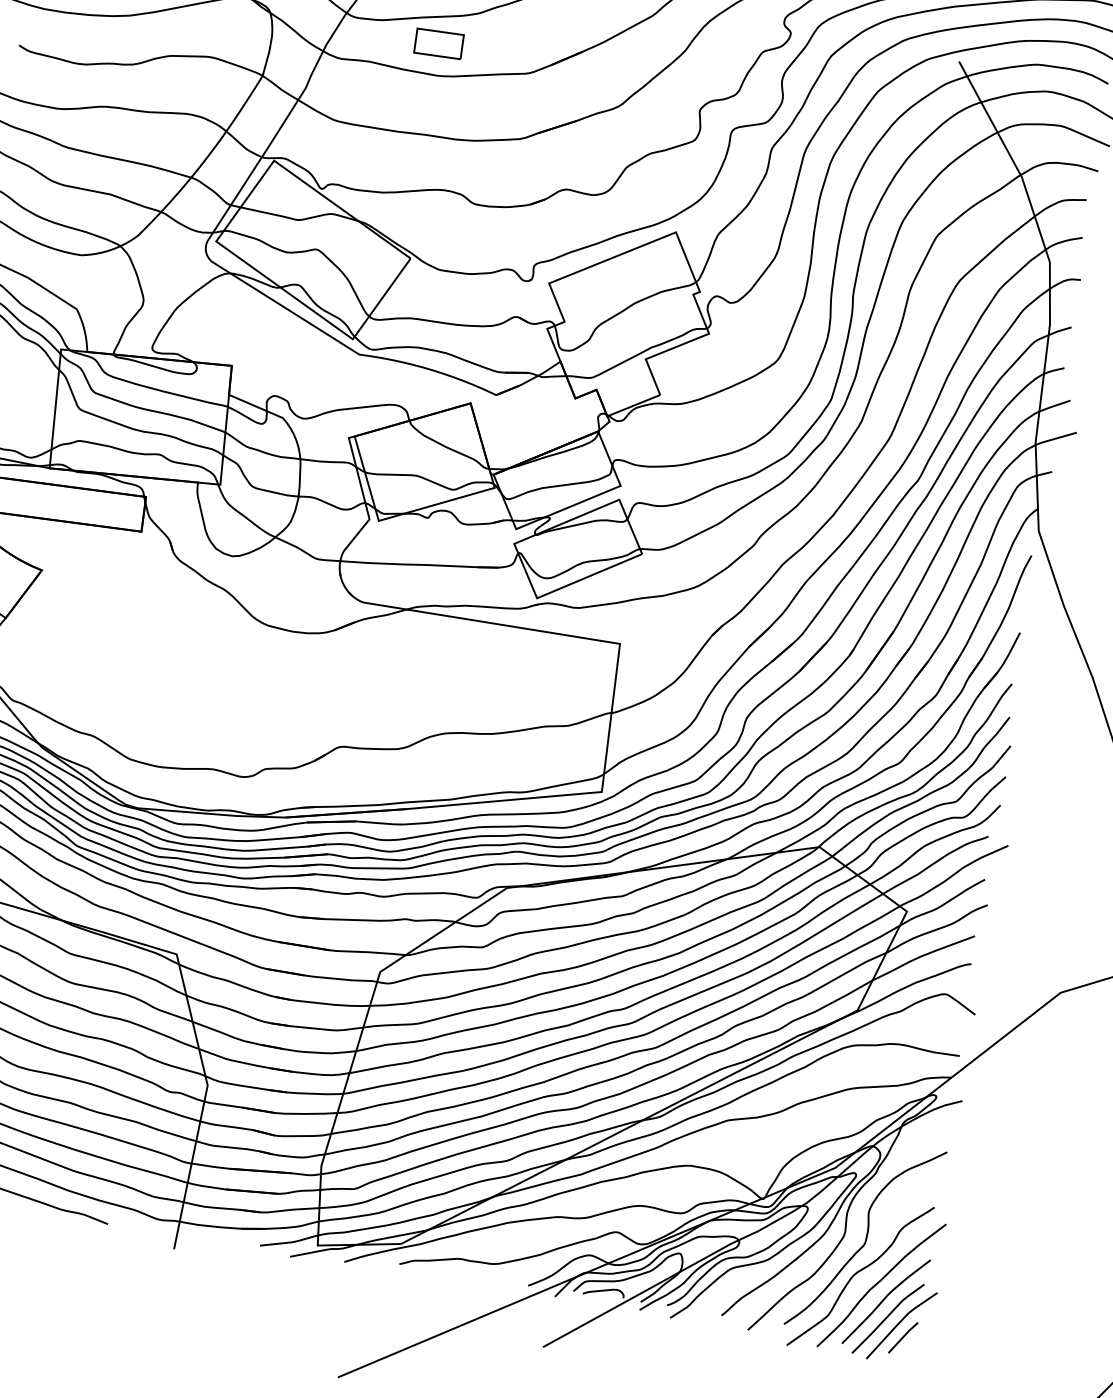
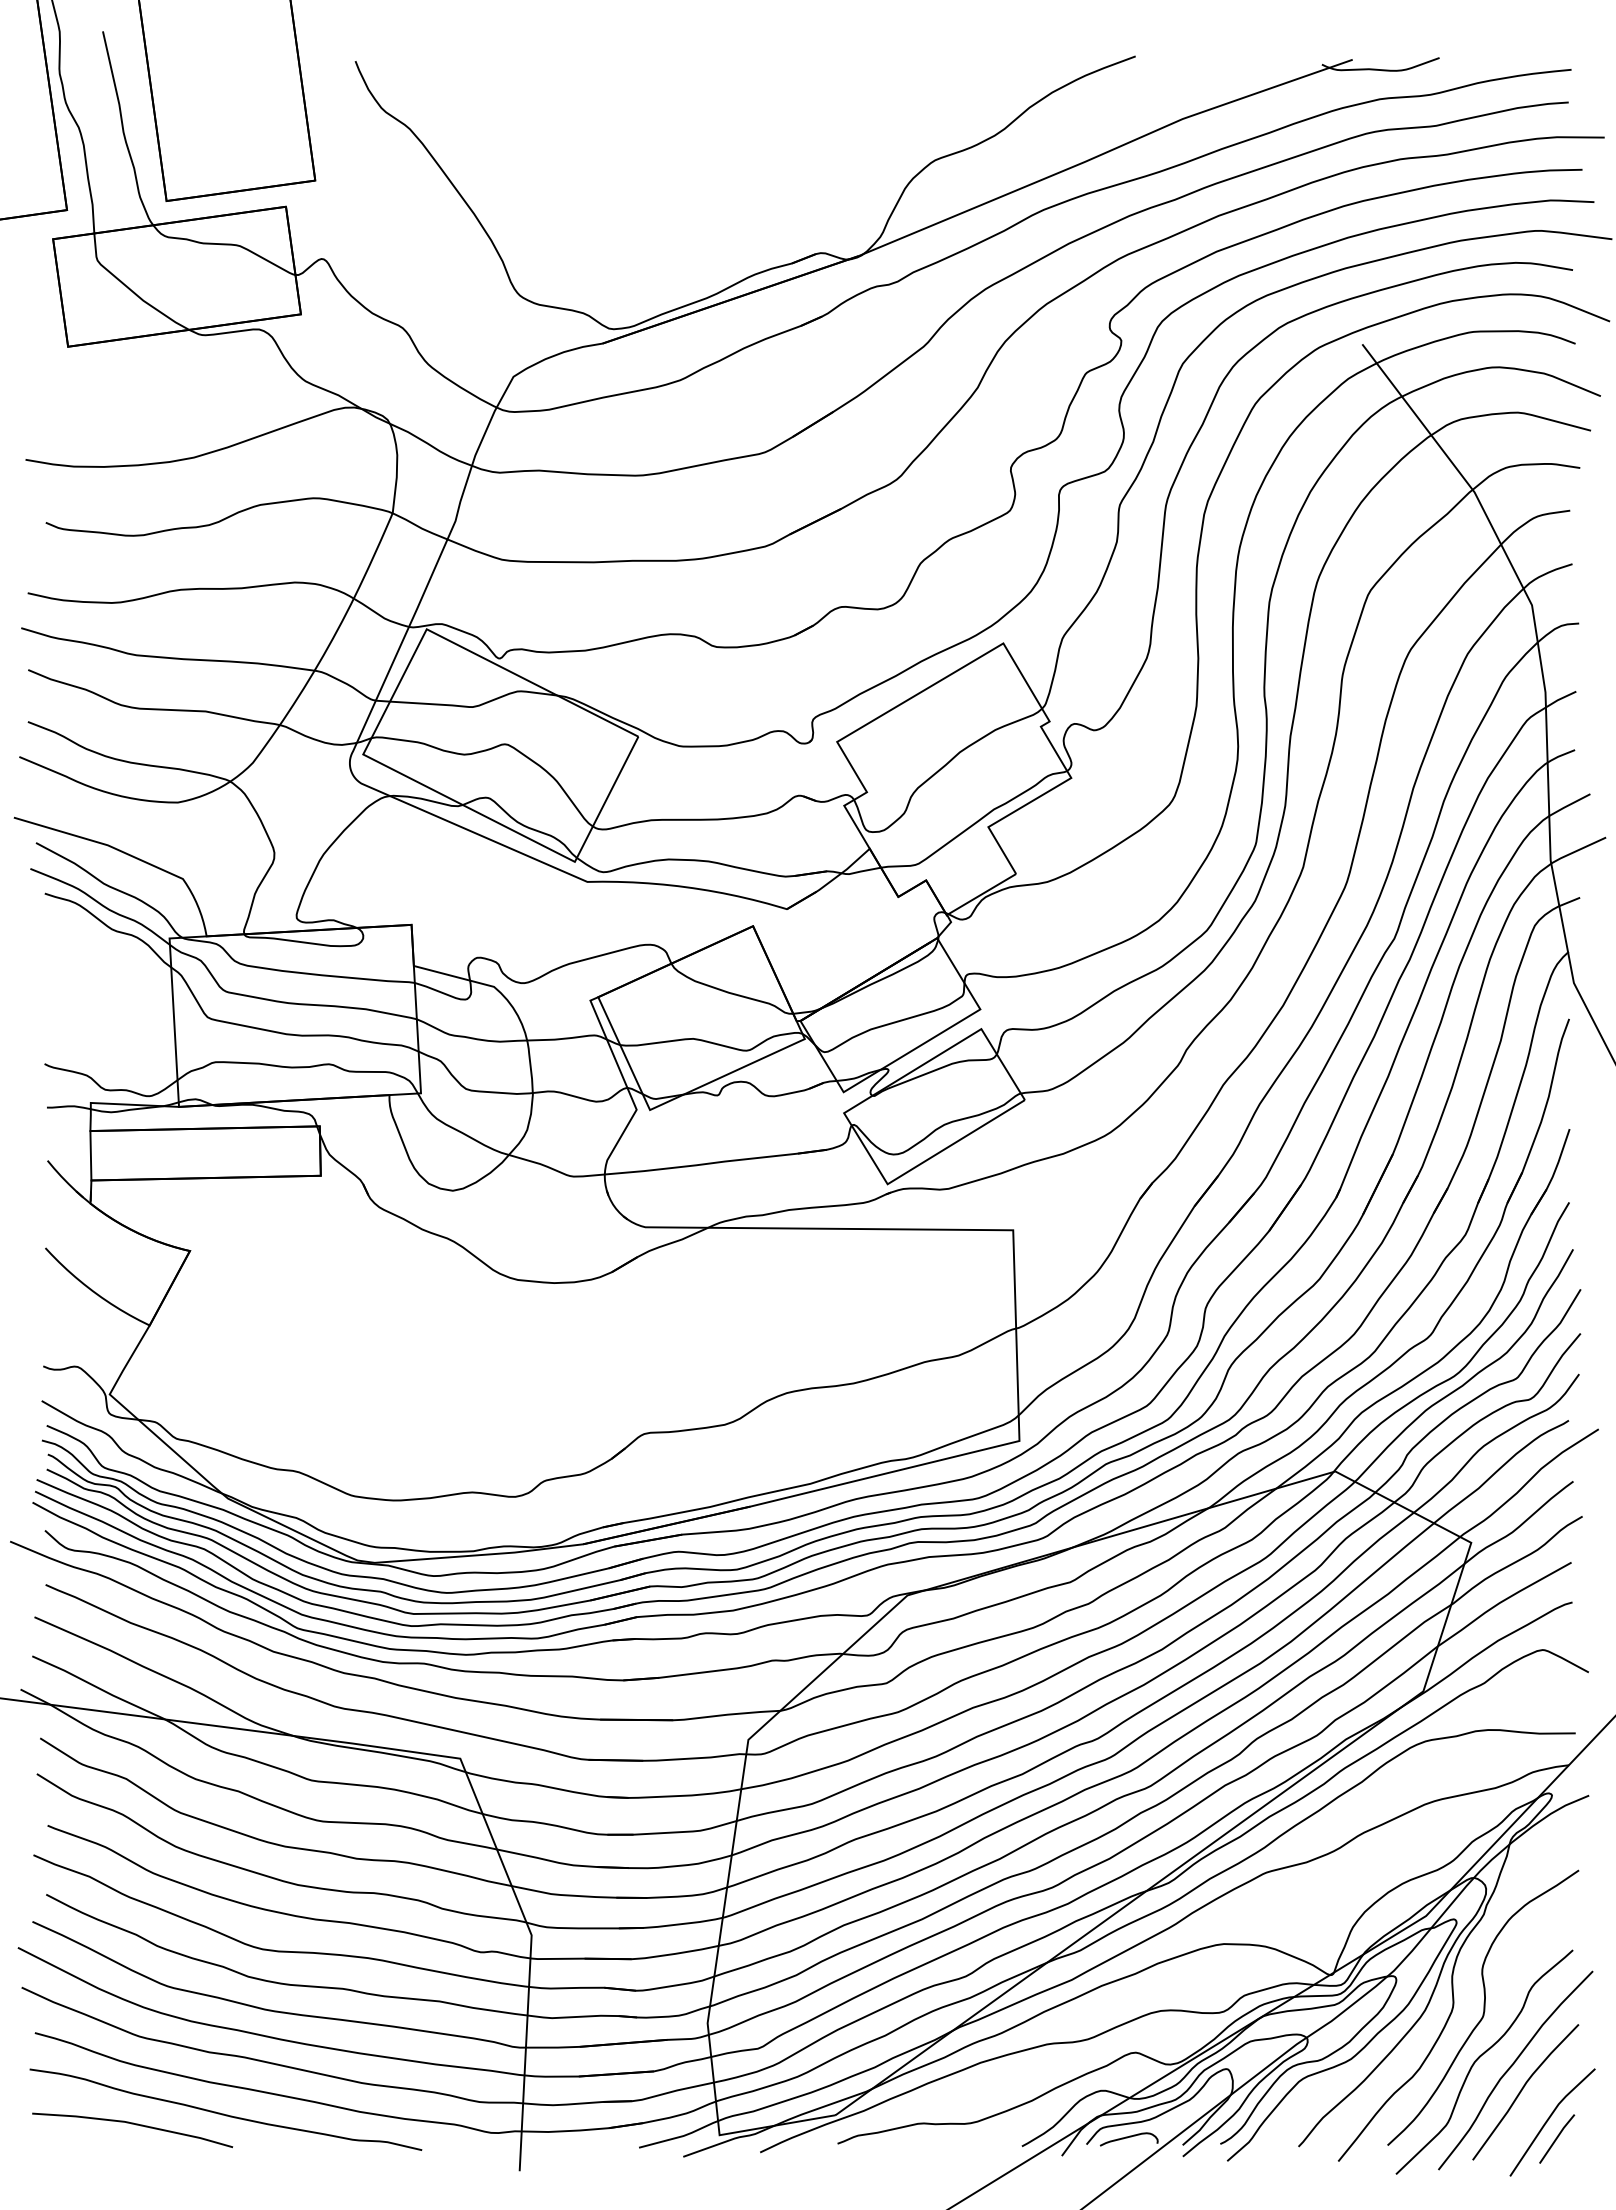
part: (438, 43) -> (631, 430), removed
line: (887, 1317) -> (1530, 2114), removed

